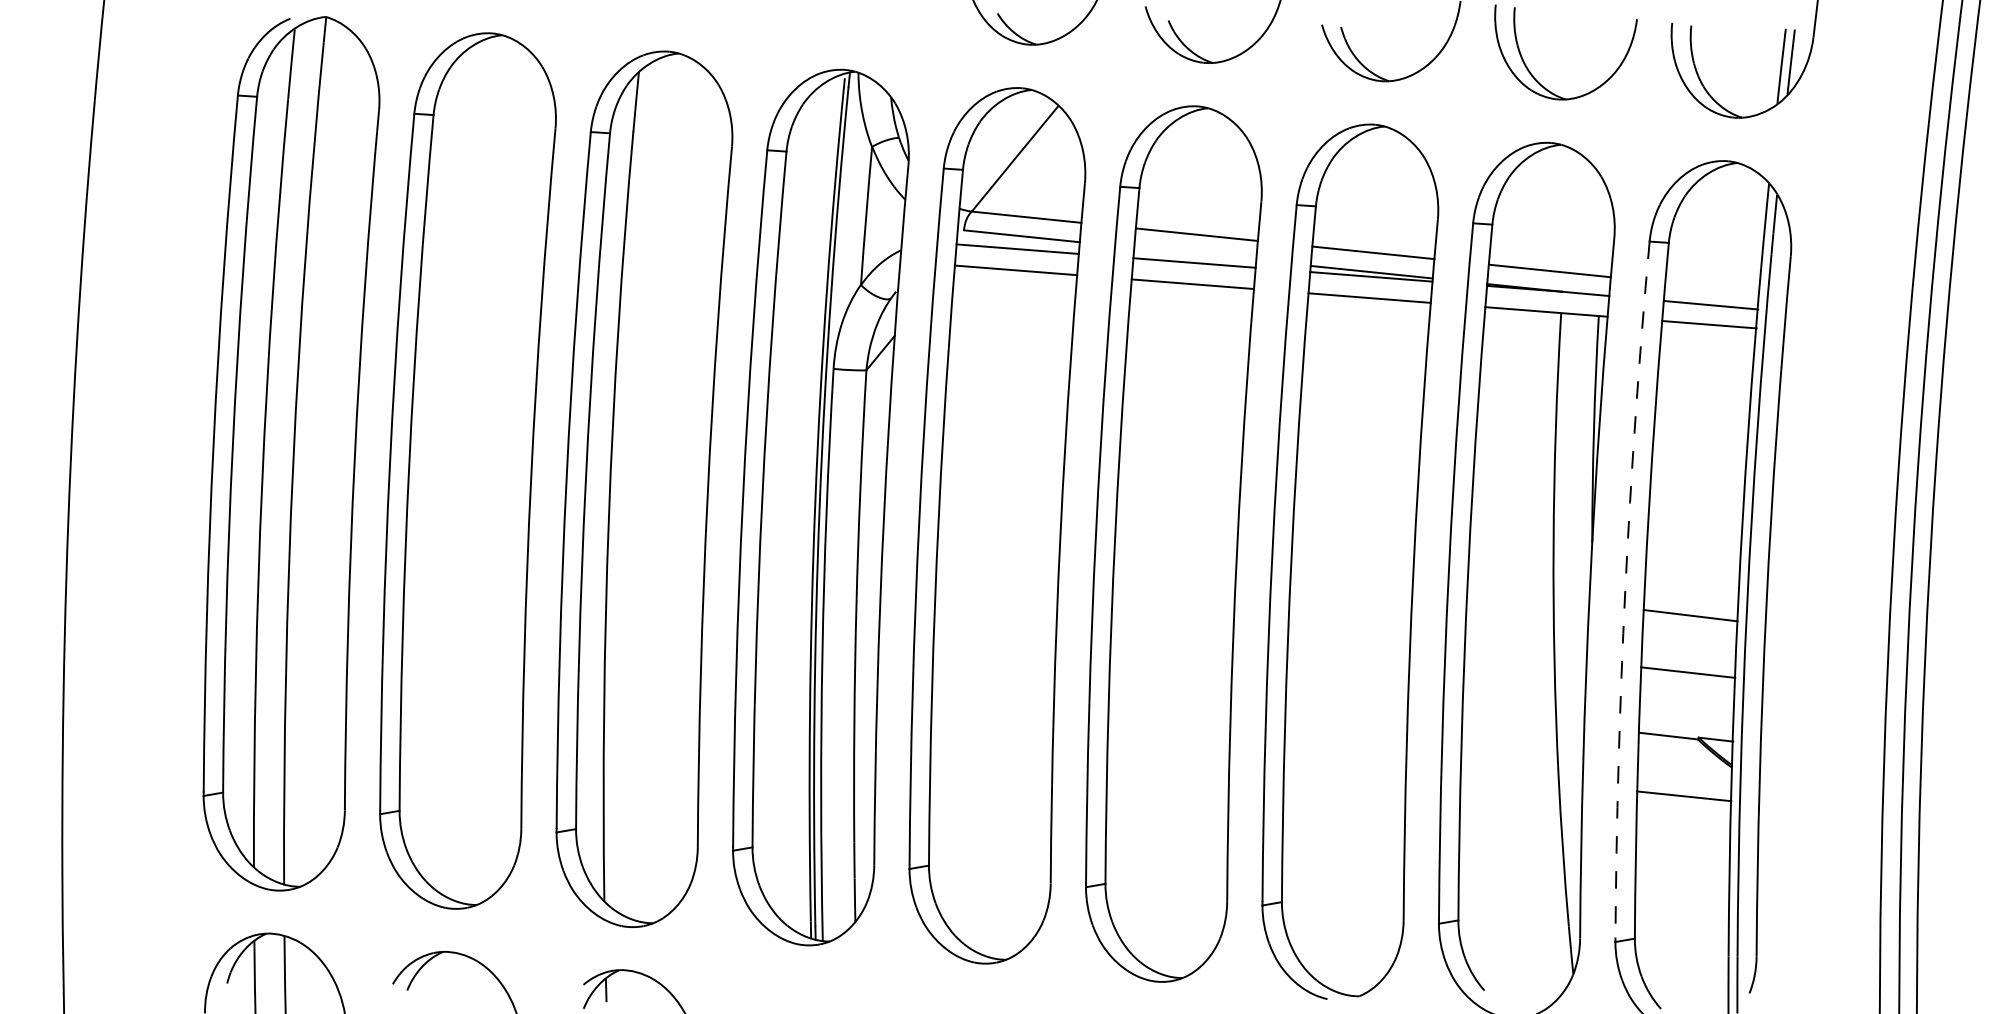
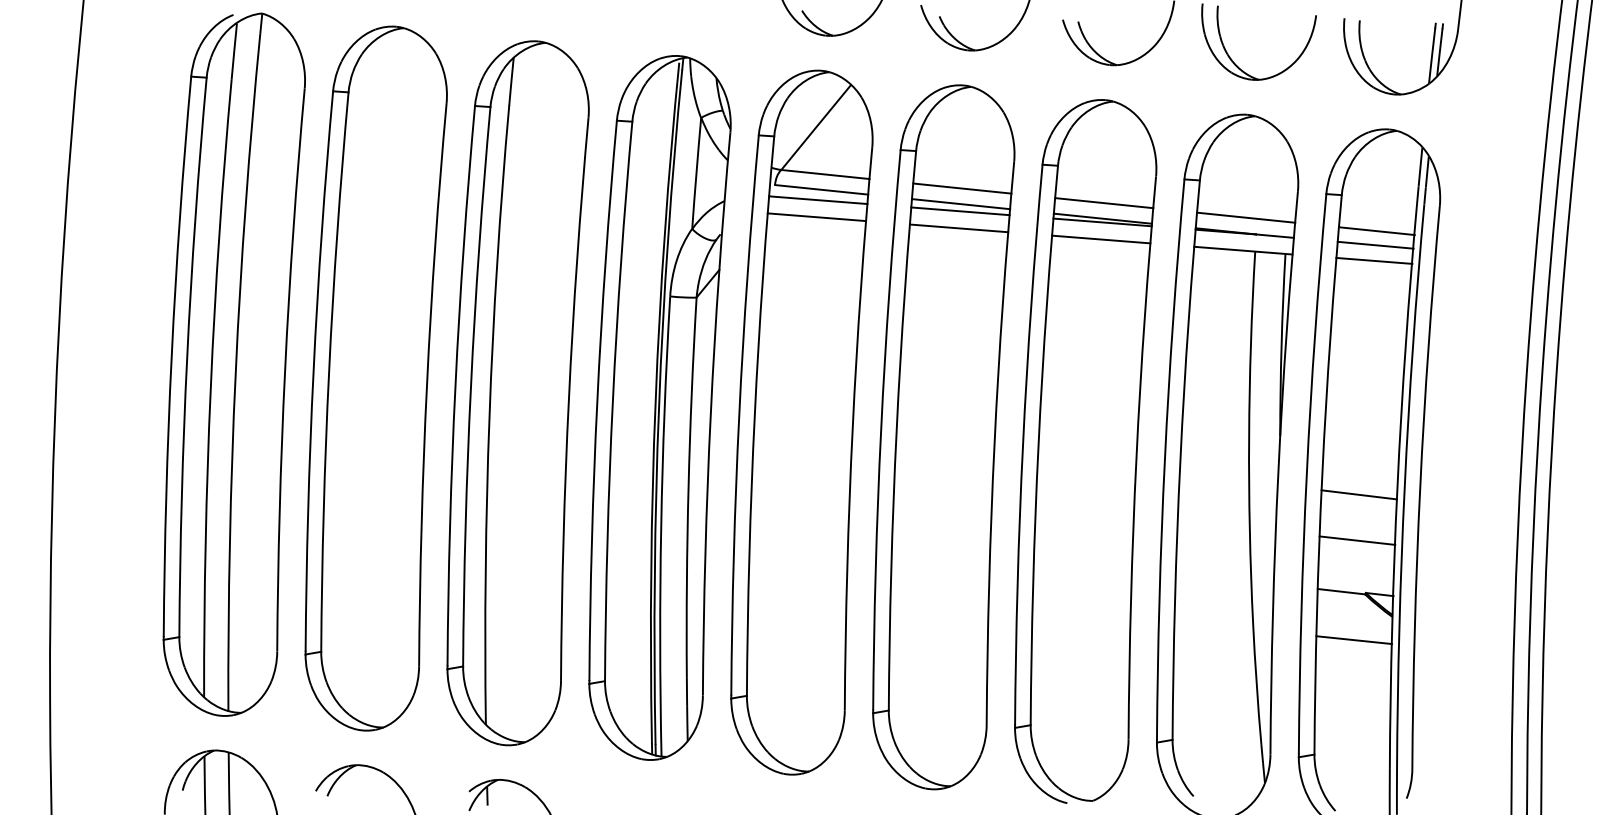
line: (1195, 254) -> (961, 204), added
line: (1712, 288) -> (1376, 231), added
arc: (1624, 589) -> (1306, 473), dashed -> solid

